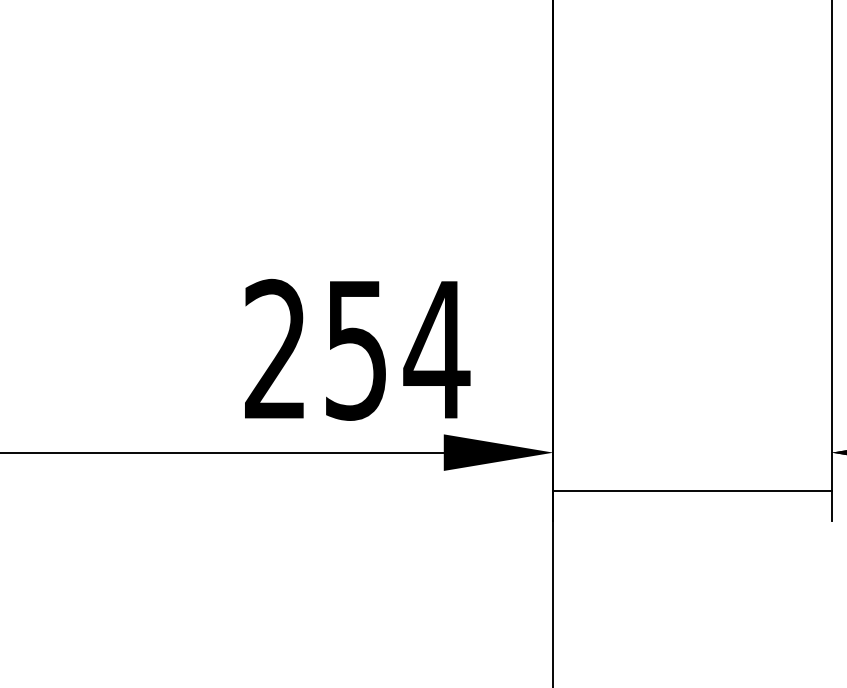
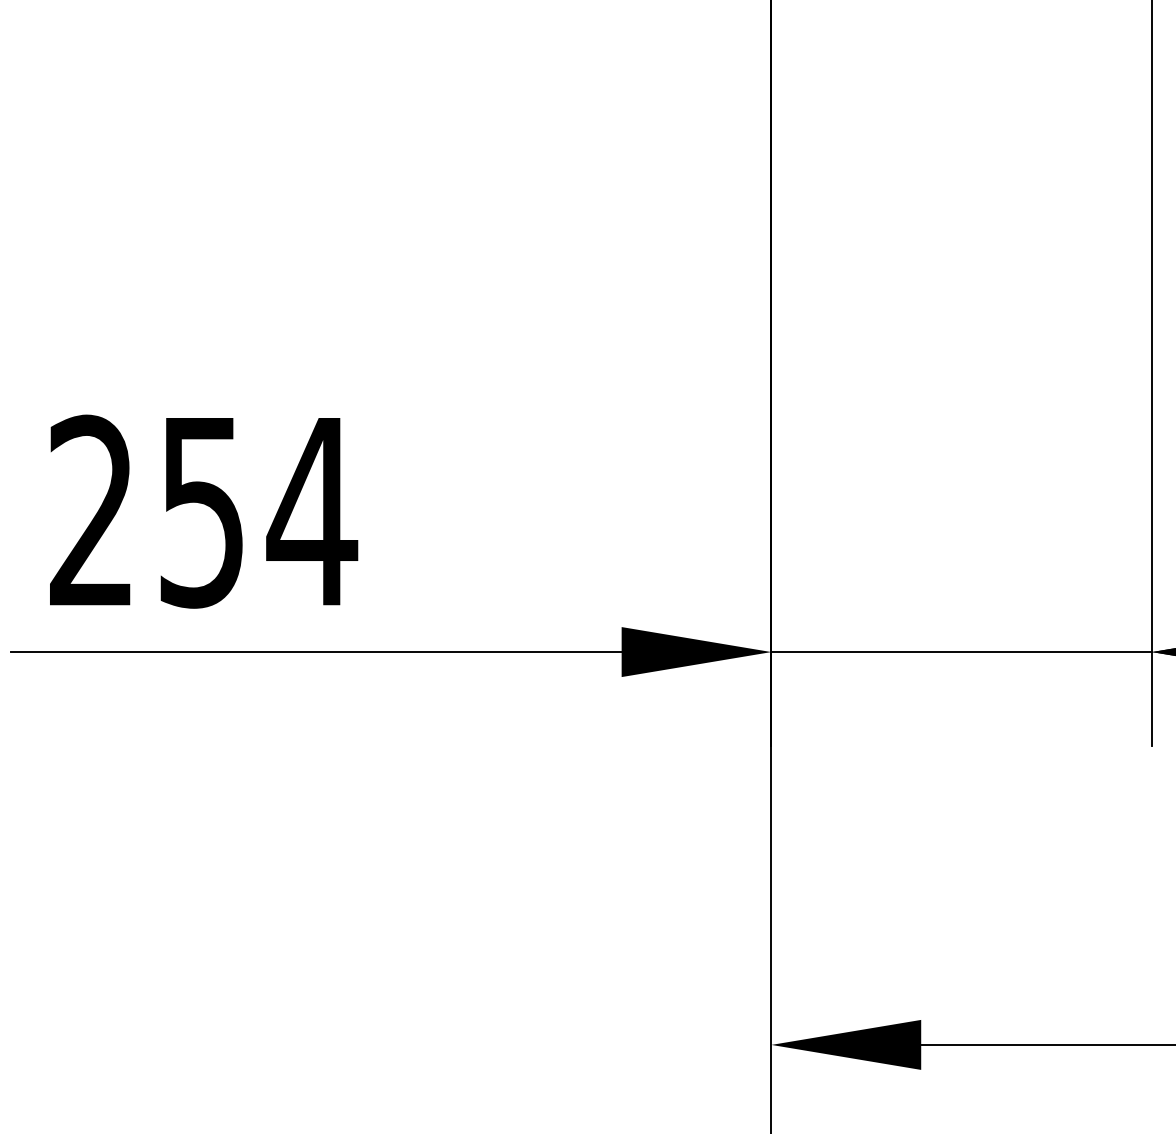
text: (358, 349) -> (204, 511), moved
line: (692, 491) -> (961, 652), moved

